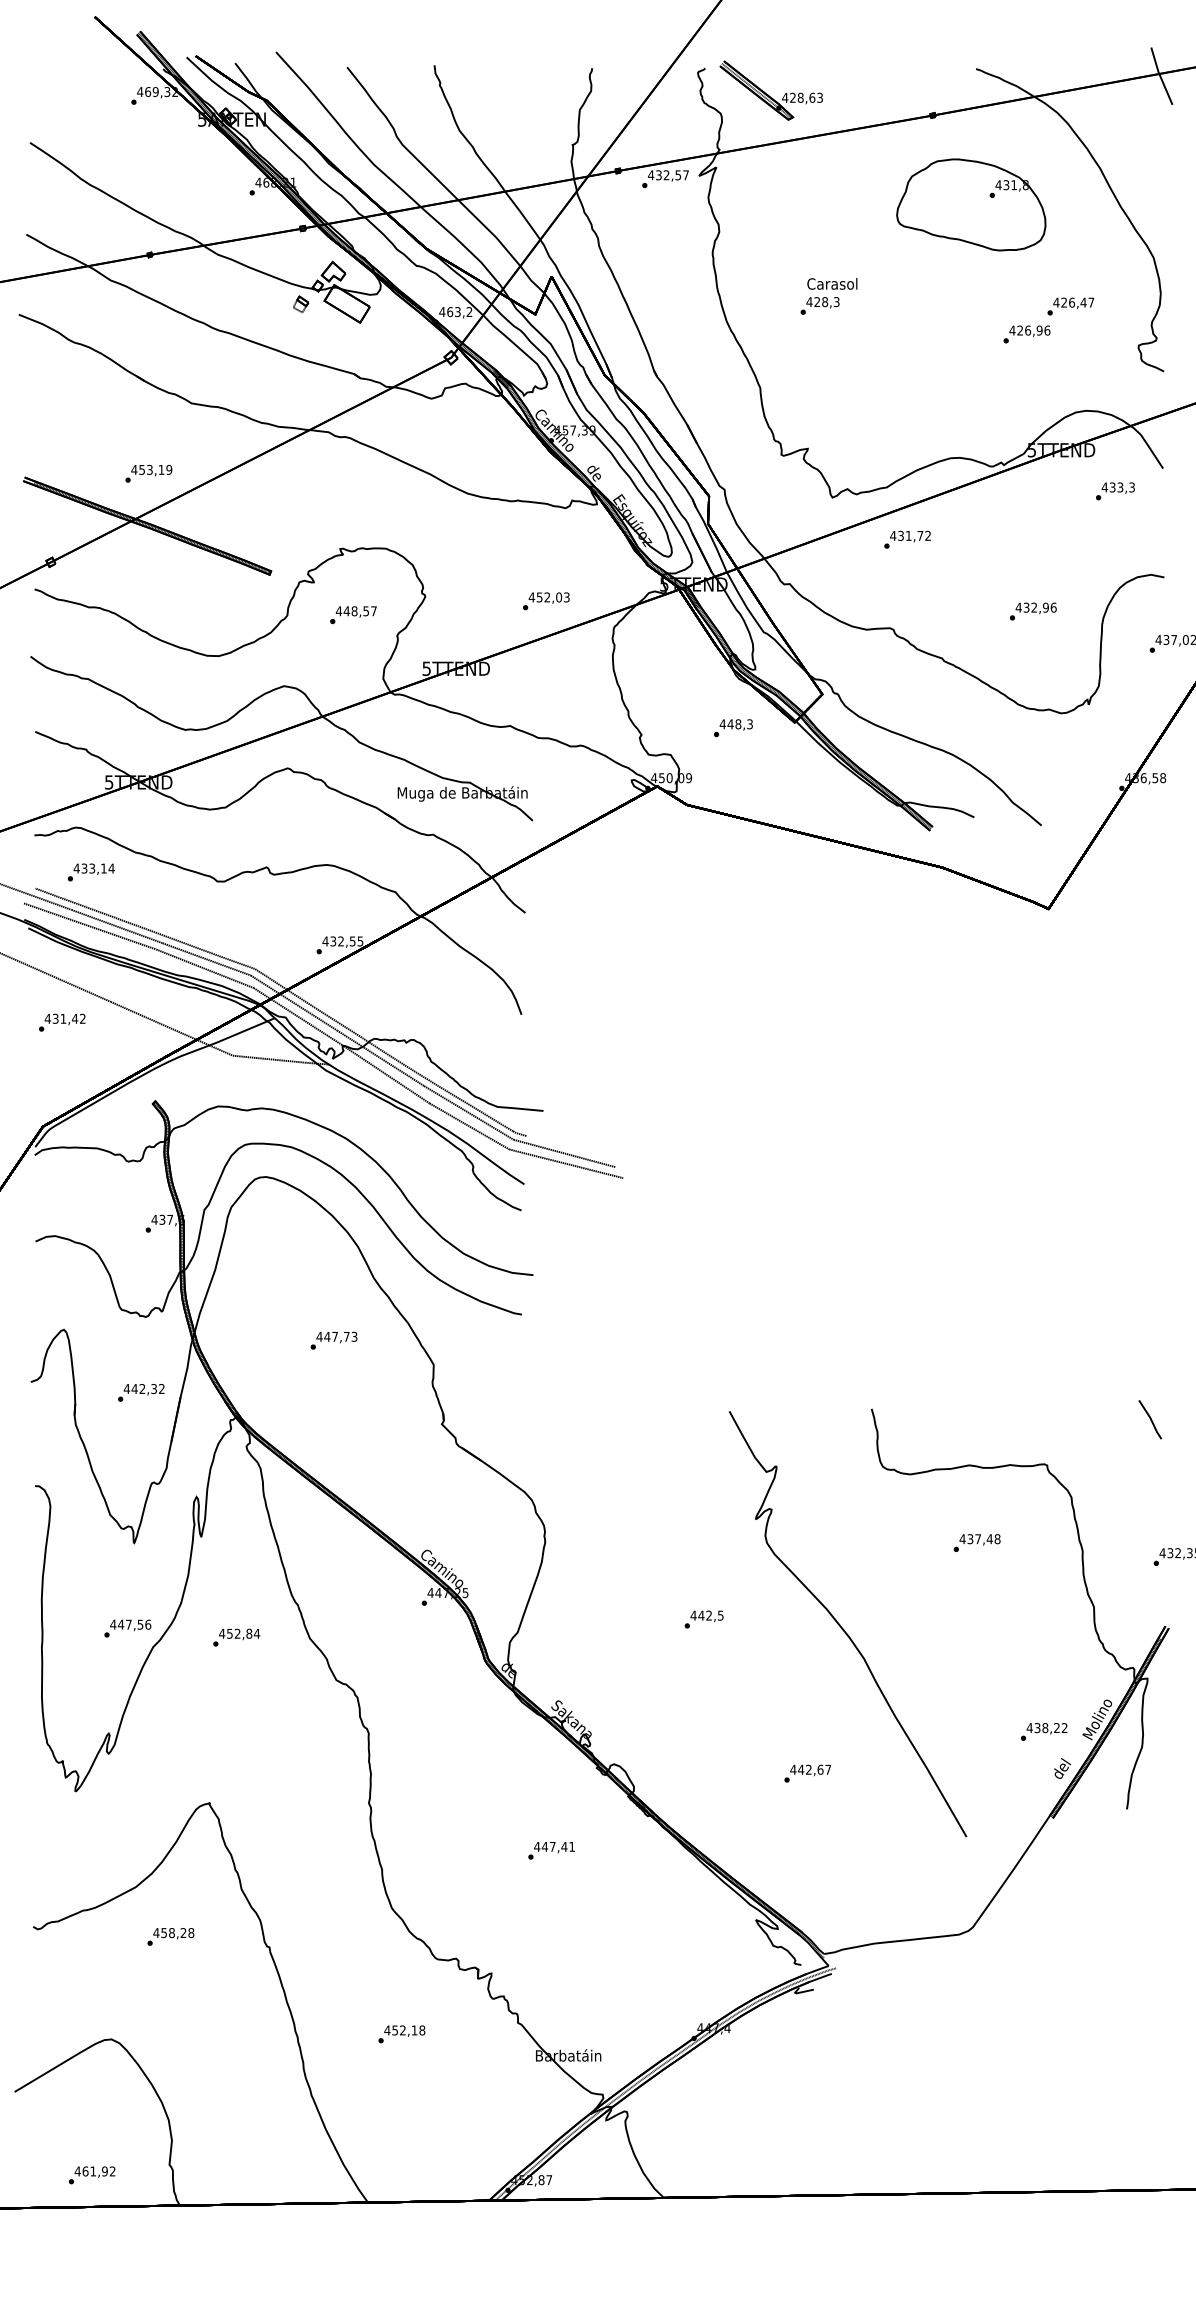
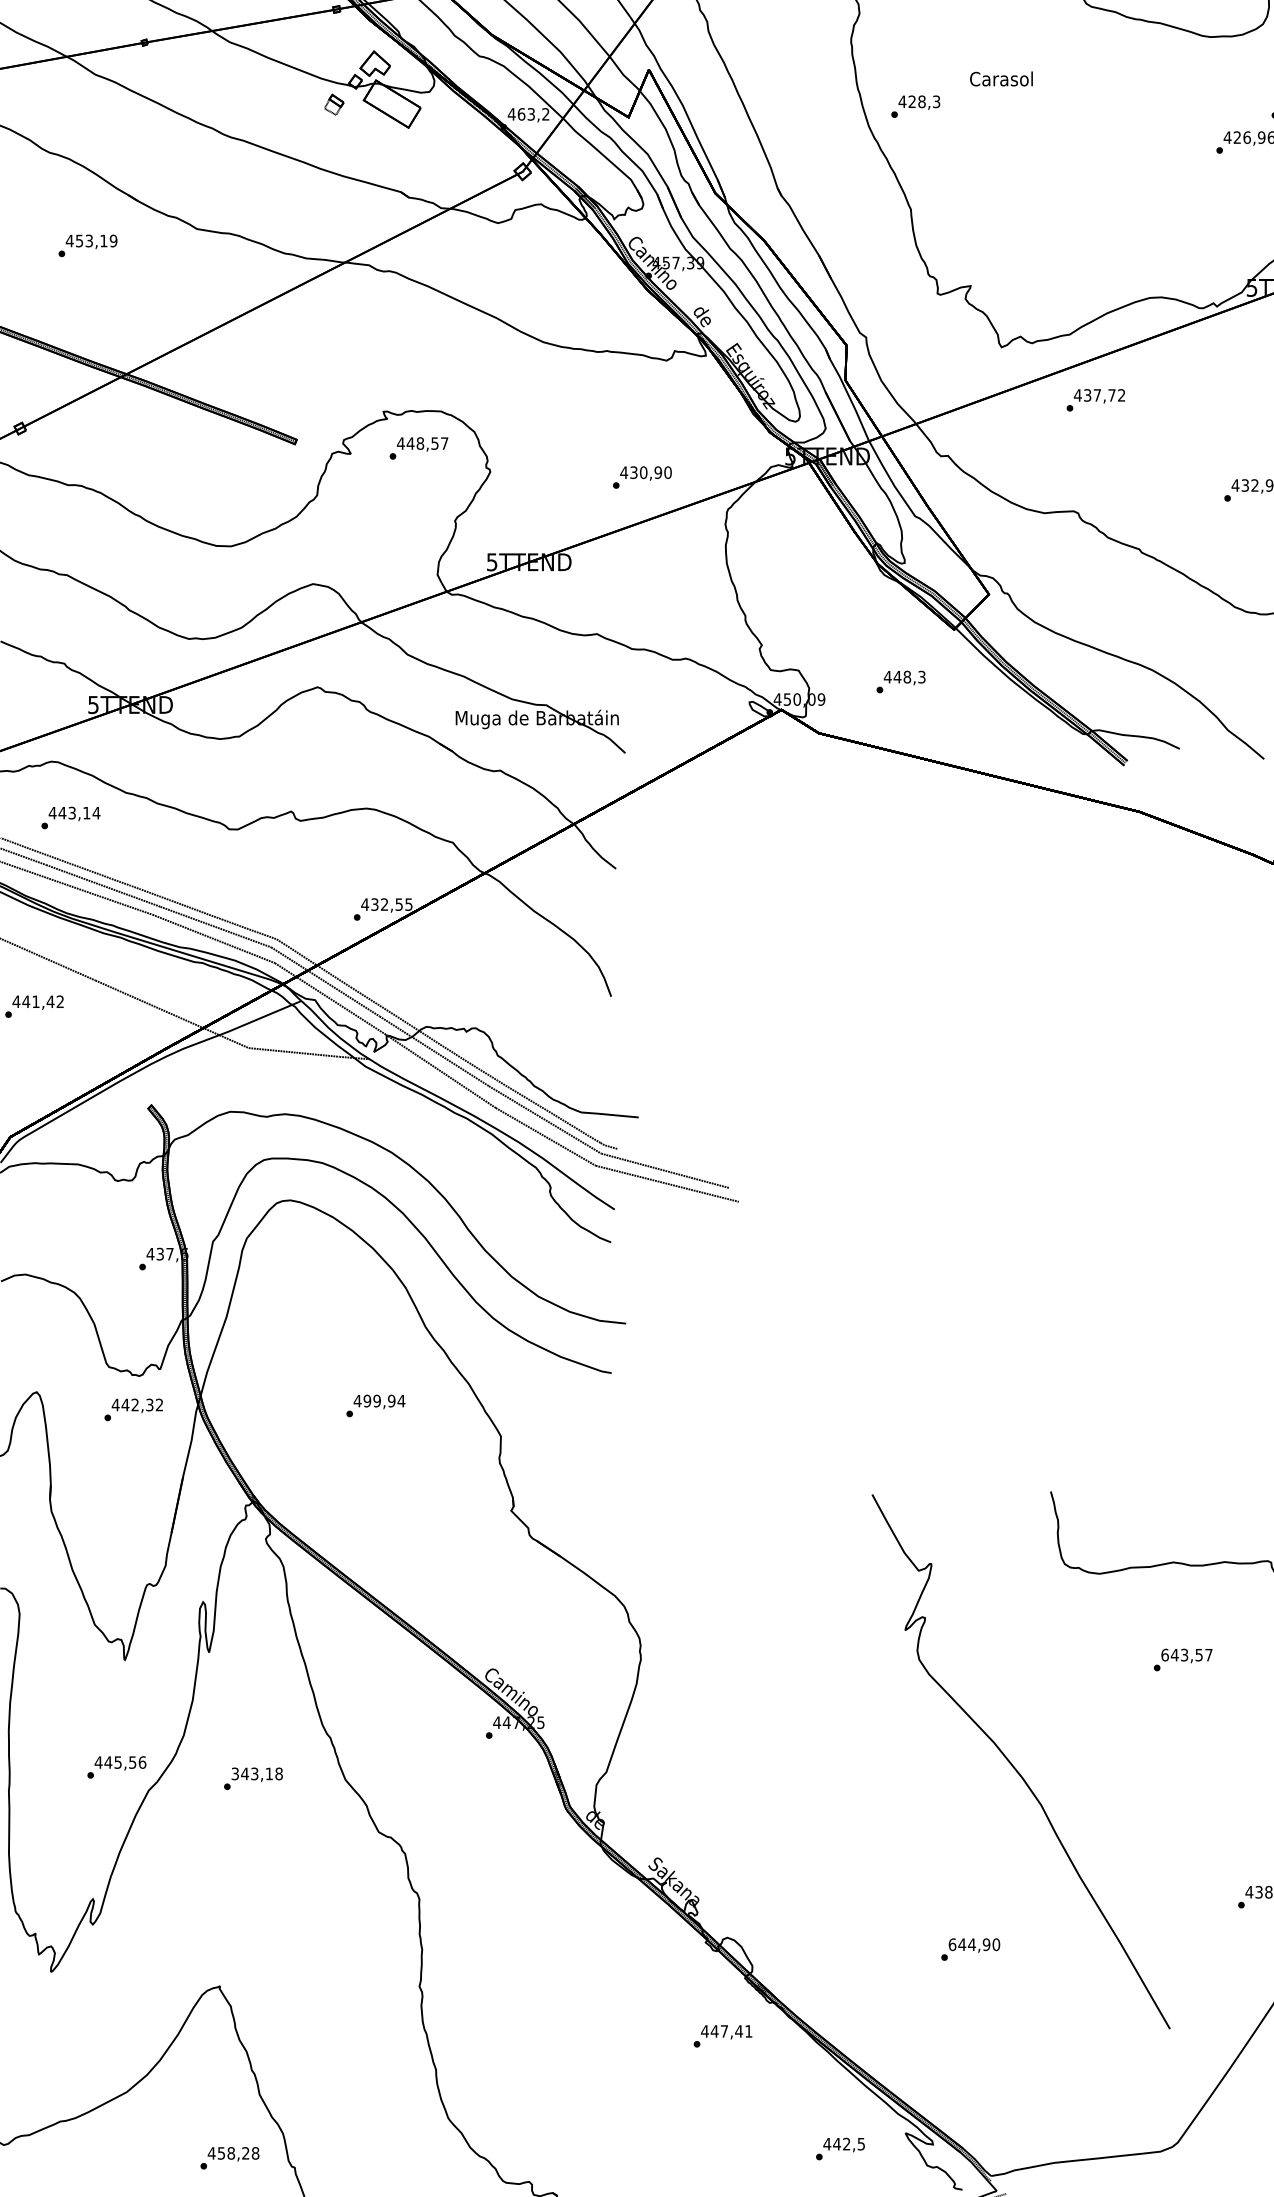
text: (819, 305) -> (914, 106), moved
text: (148, 473) -> (87, 245), moved
text: (908, 535) -> (1097, 394), 431,72 -> 437,72
text: (553, 597) -> (651, 472), 452,03 -> 430,90
text: (353, 615) -> (419, 448), moved
text: (733, 728) -> (901, 682), moved
text: (84, 868) -> (62, 813), 433,14 -> 443,14
text: (55, 1018) -> (26, 1001), 431,42 -> 441,42
text: (340, 1336) -> (383, 1400), 447,73 -> 499,94
text: (141, 1392) -> (134, 1409), moved
text: (979, 1539) -> (1186, 1655), 437,48 -> 643,57
text: (703, 1619) -> (839, 2148), moved
text: (128, 1624) -> (117, 1762), 447,56 -> 445,56
text: (239, 1633) -> (257, 1773), 452,84 -> 343,18
text: (810, 1769) -> (974, 1944), 442,67 -> 644,90
text: (551, 1850) -> (722, 2035), moved
text: (170, 1936) -> (229, 2157), moved

